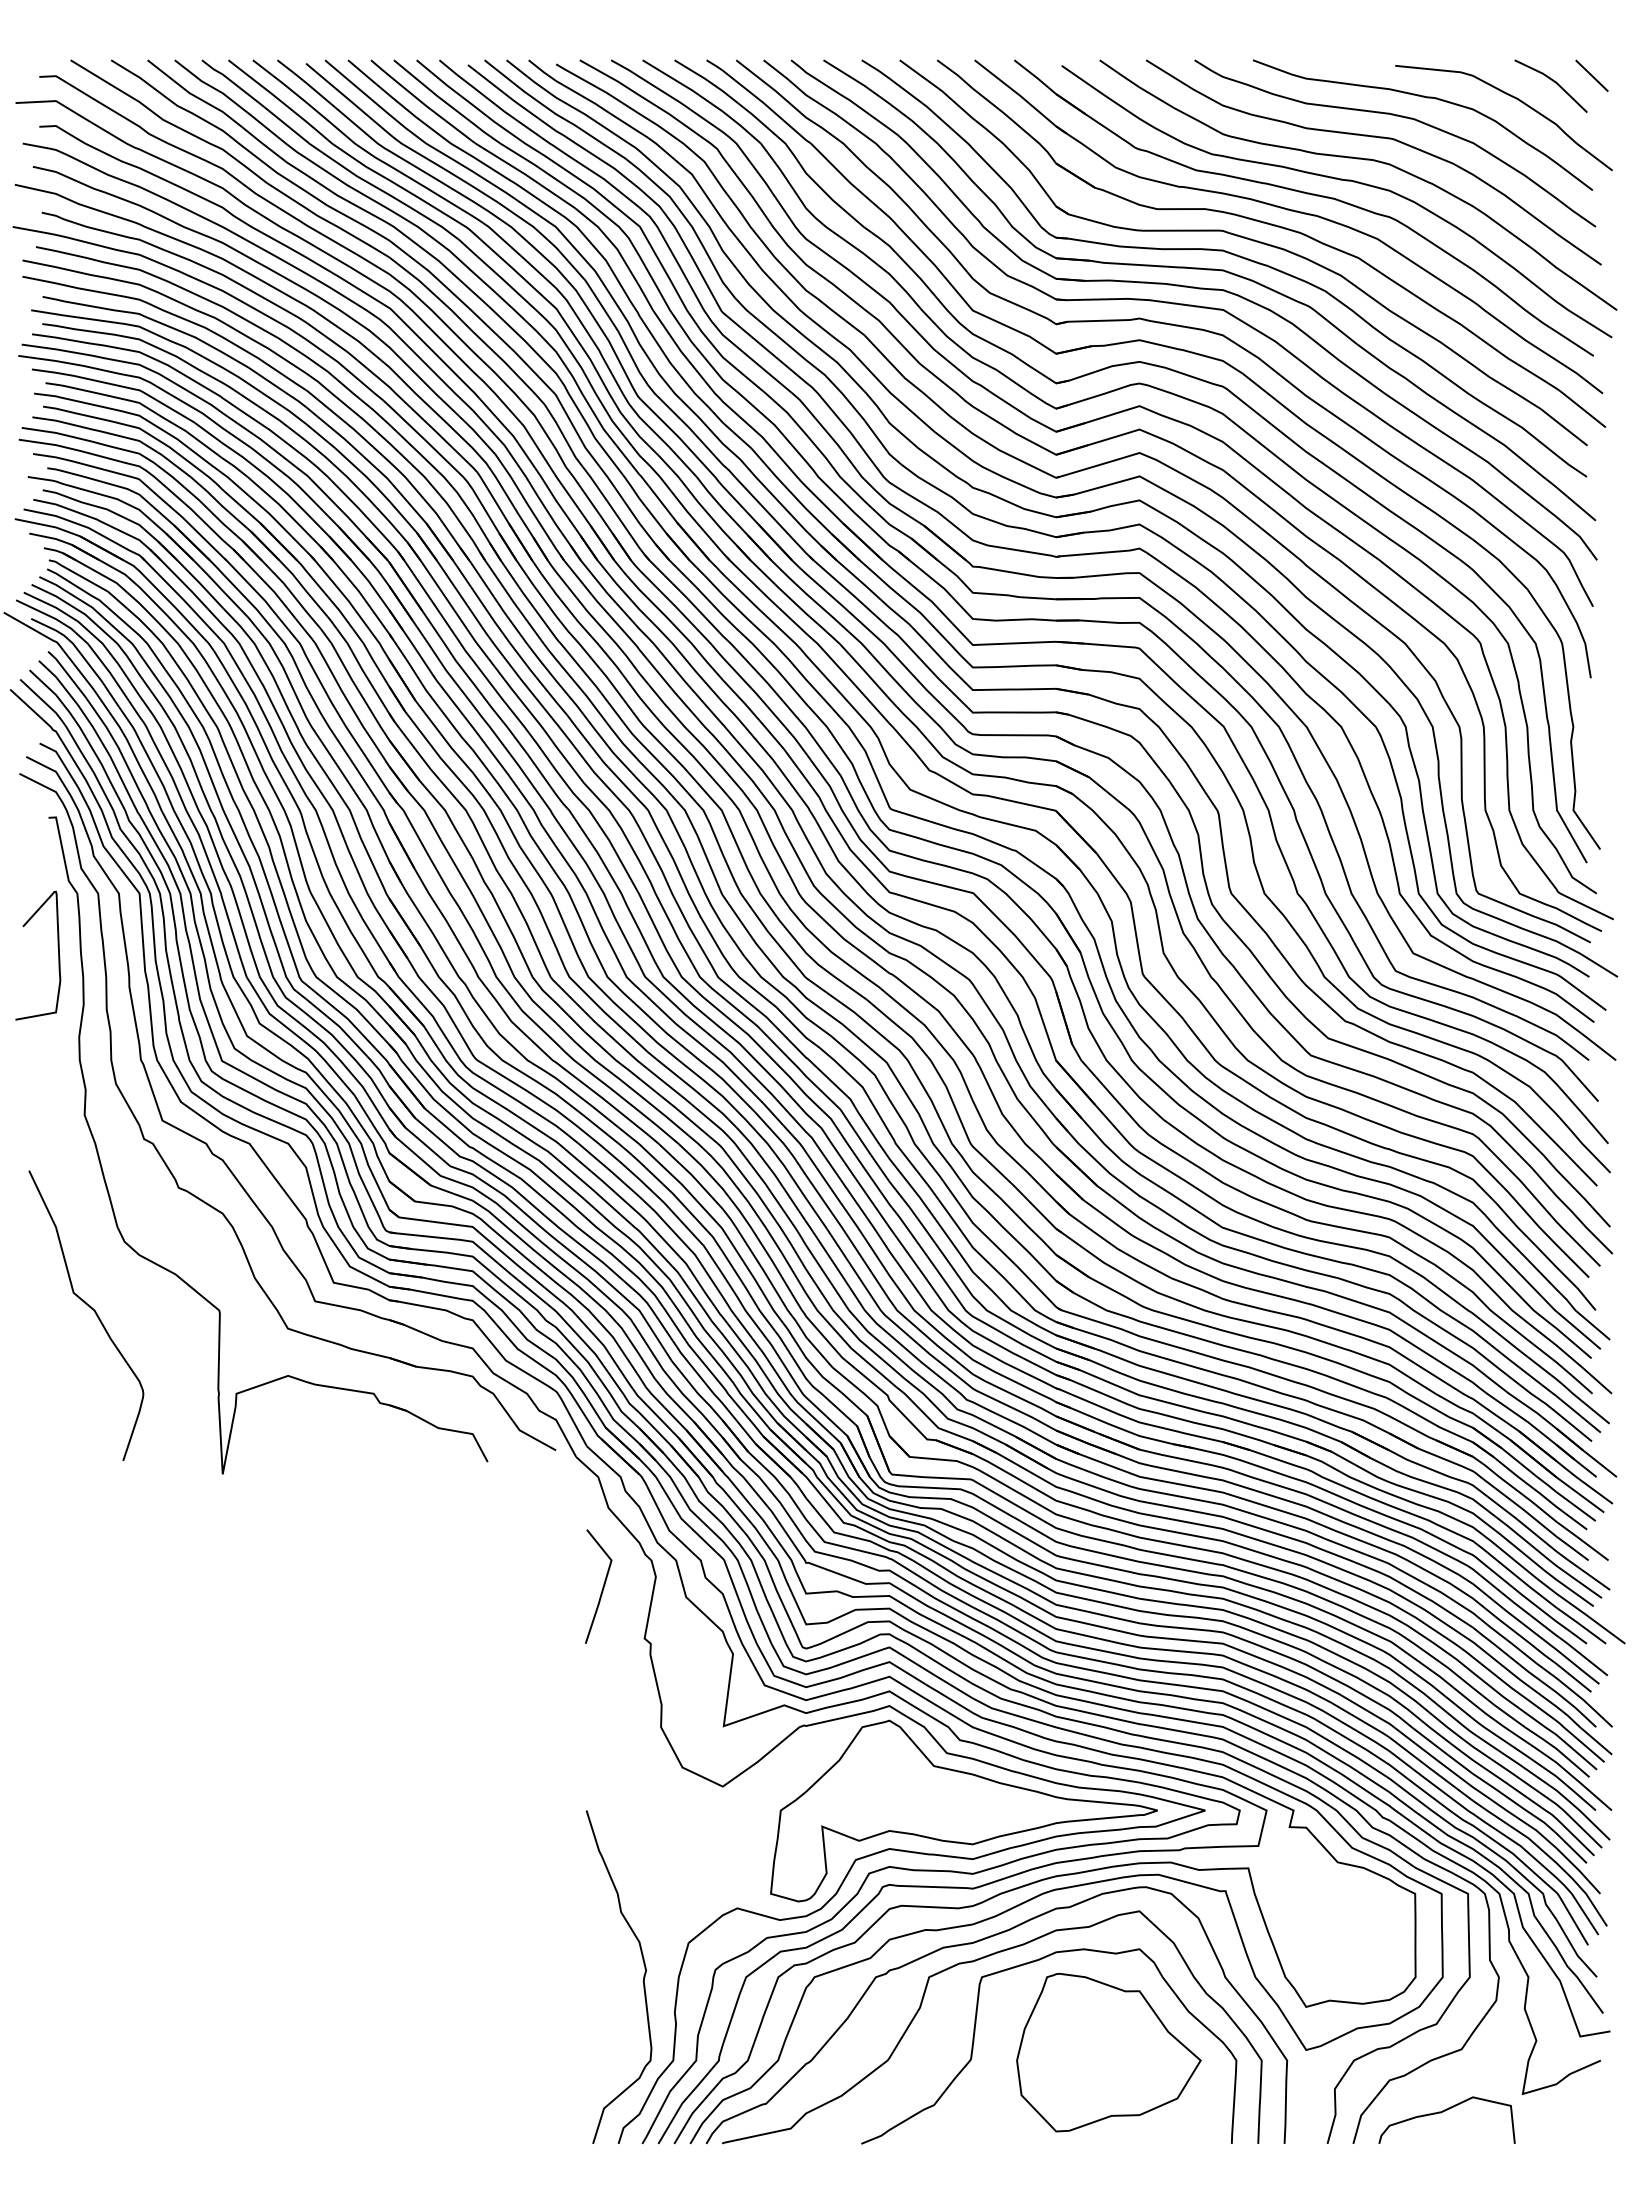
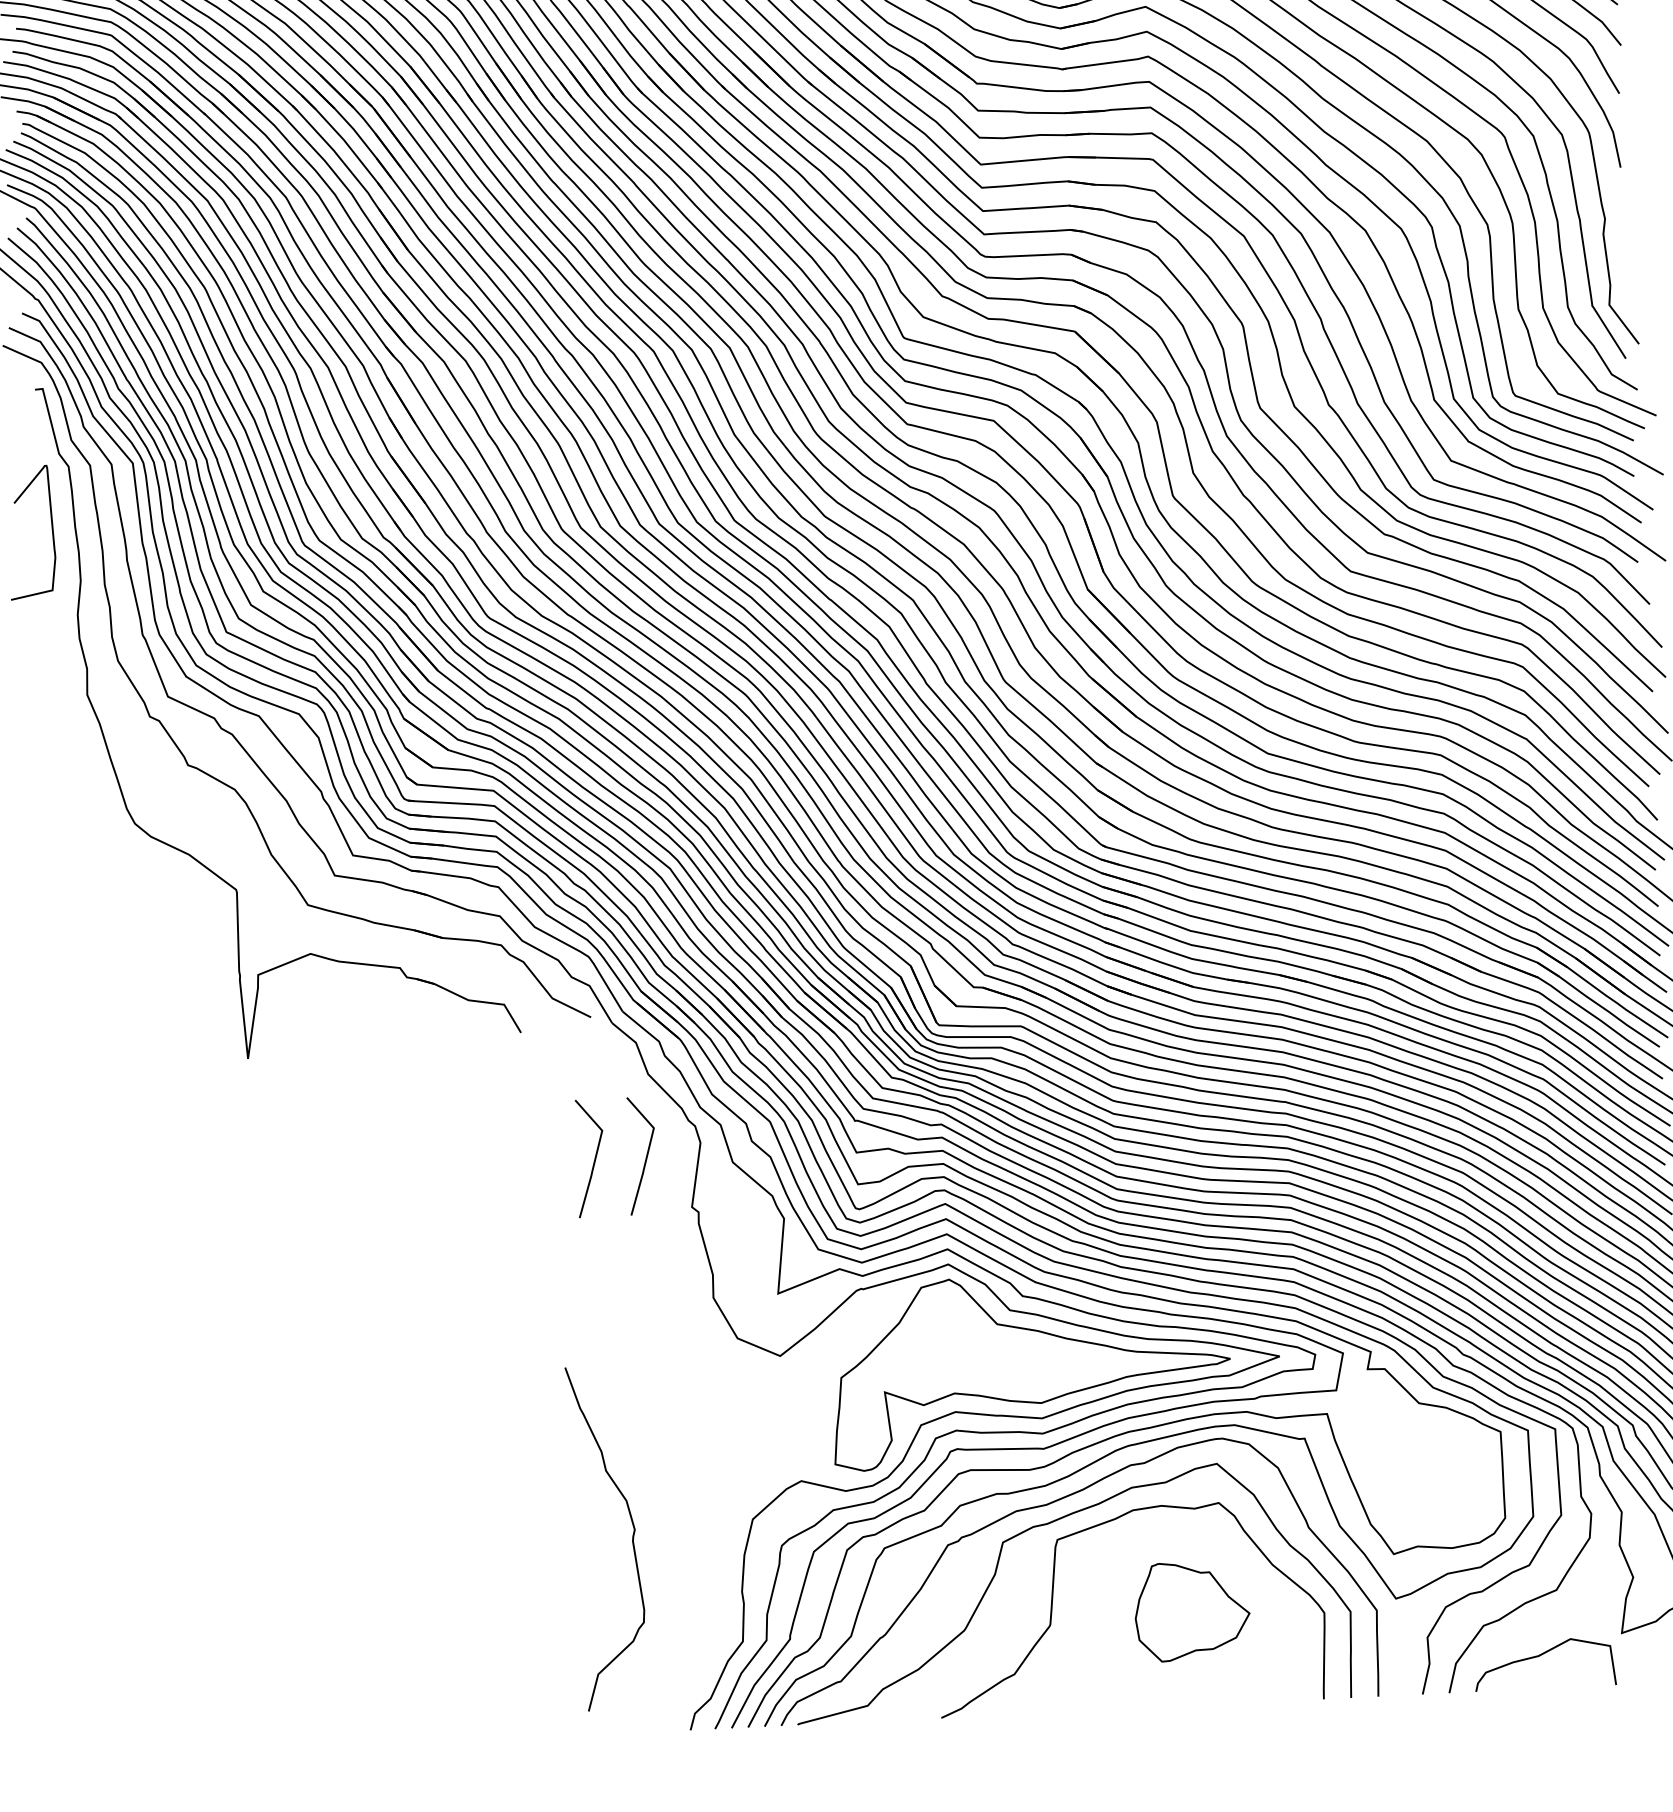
curve: (91, 1309) -> (104, 895), removed
line: (552, 1586) -> (594, 1158), added
curve: (643, 1976) -> (632, 1536), moved
part: (1108, 2052) -> (1191, 1611), size x0.6

